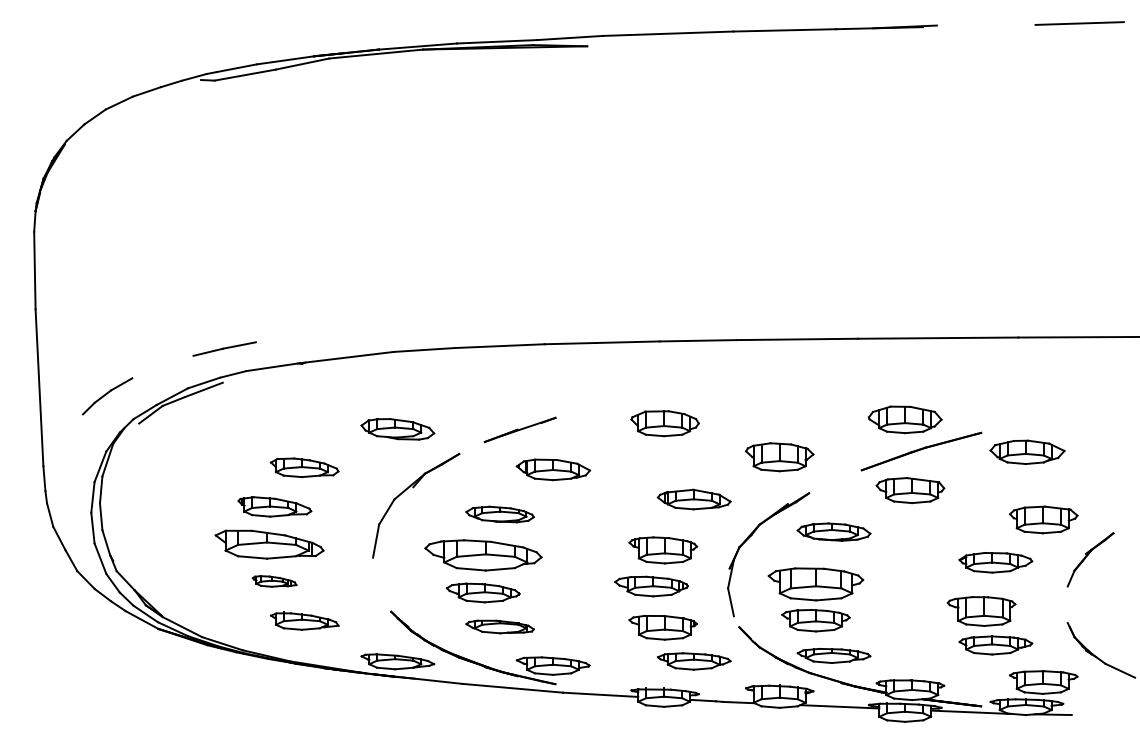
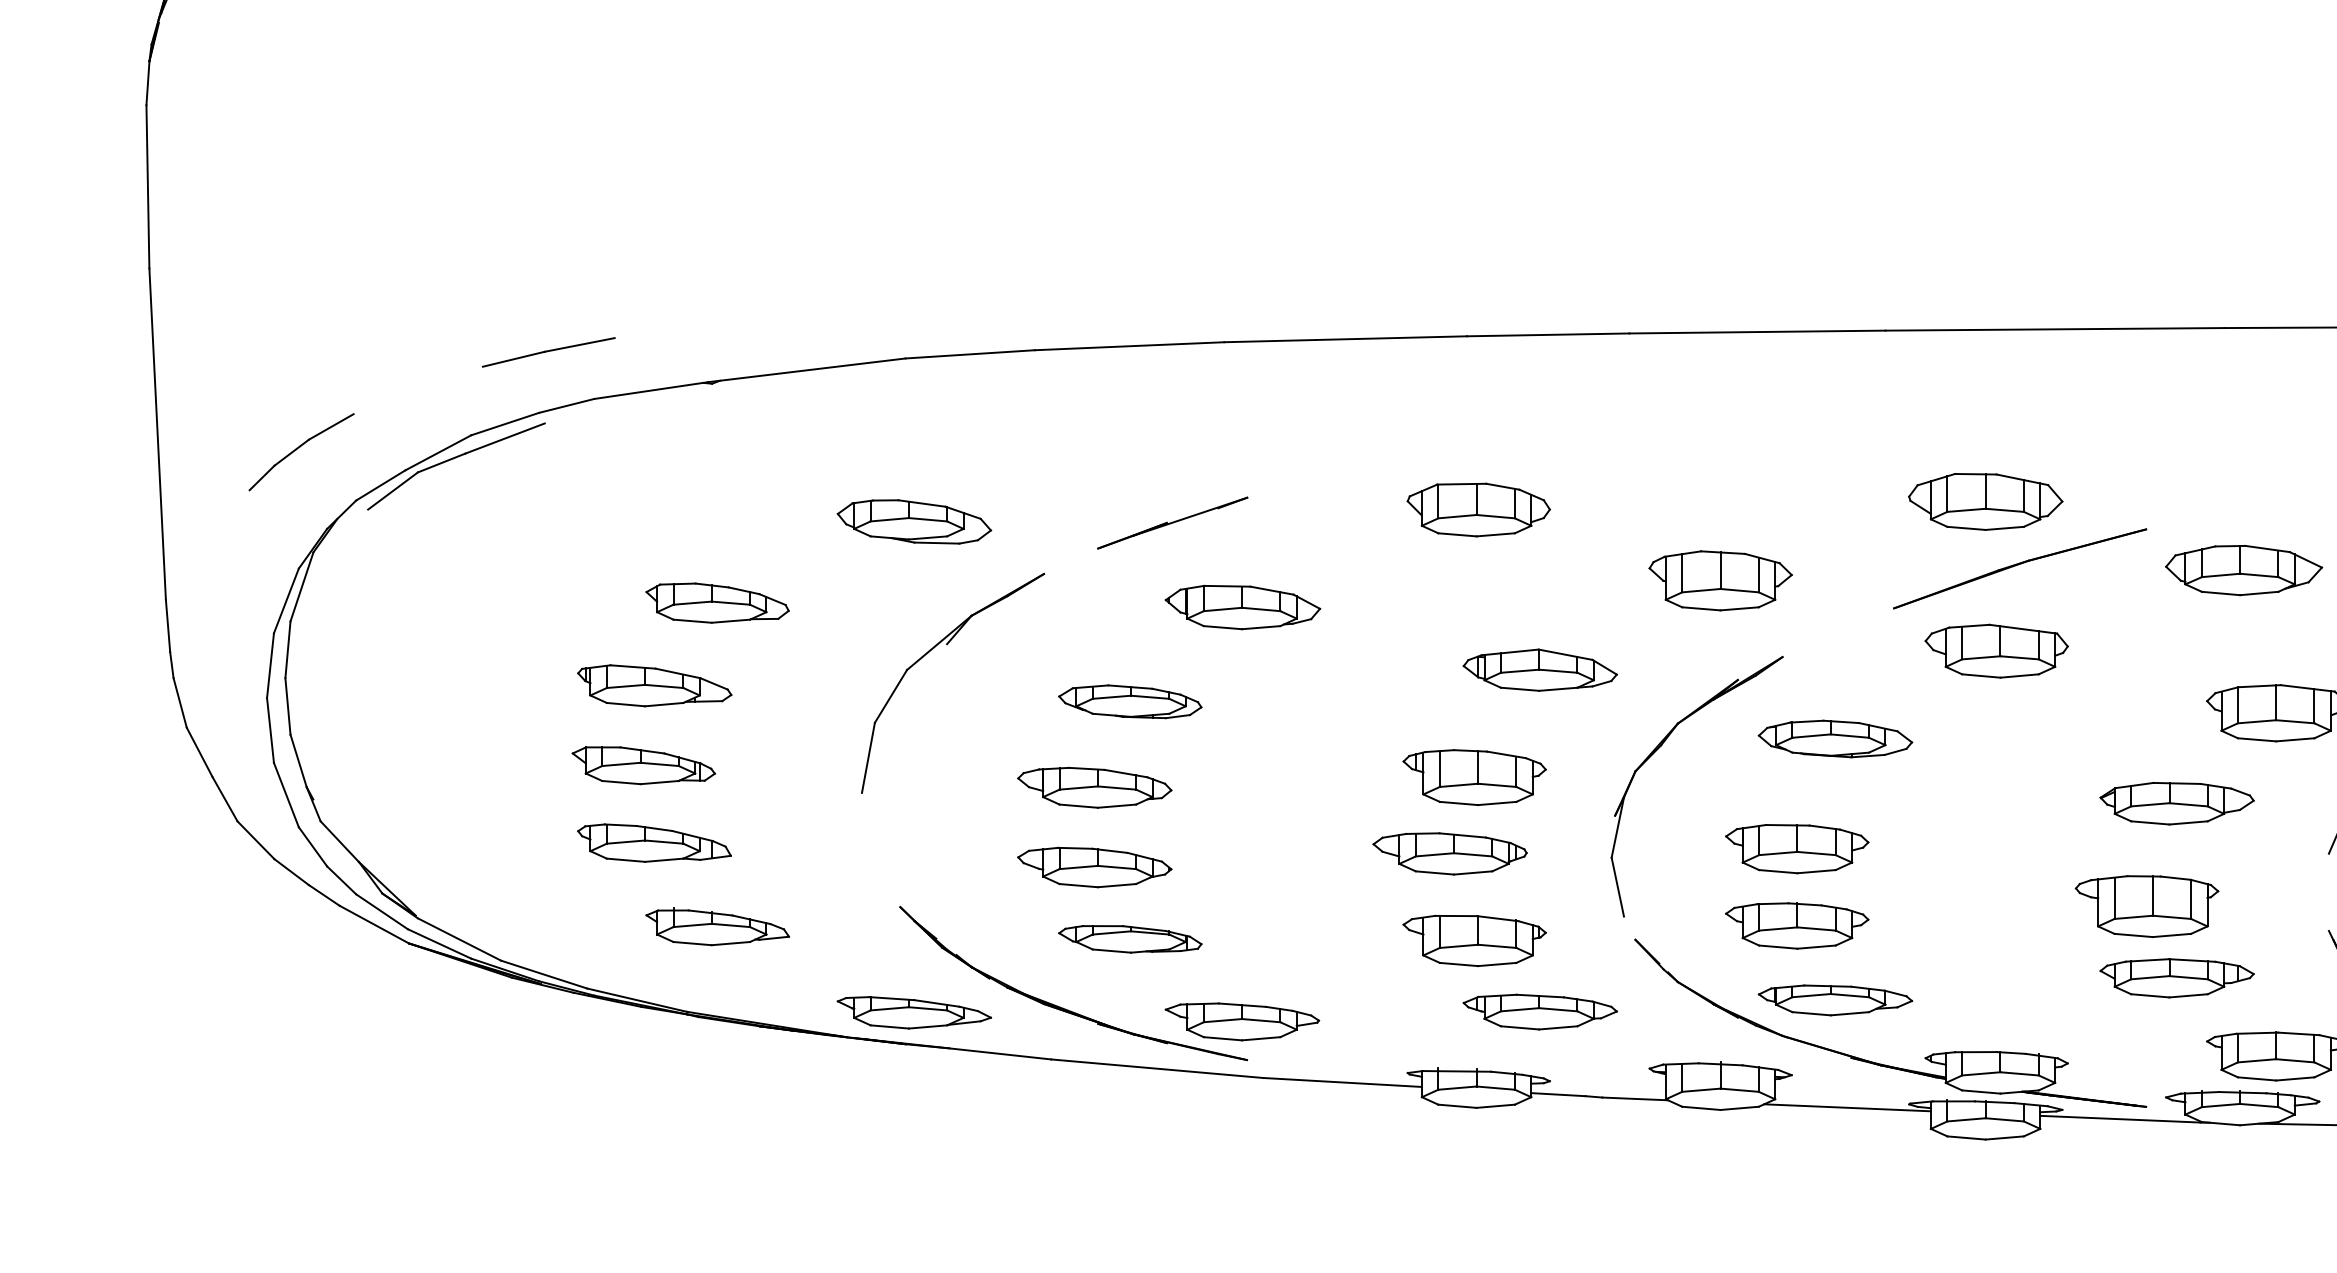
part: (269, 544) -> (643, 765), size x0.62
part: (482, 554) -> (1093, 786), size x0.62
part: (274, 581) -> (653, 843), size x1.67
part: (815, 583) -> (1796, 847), size x0.71

